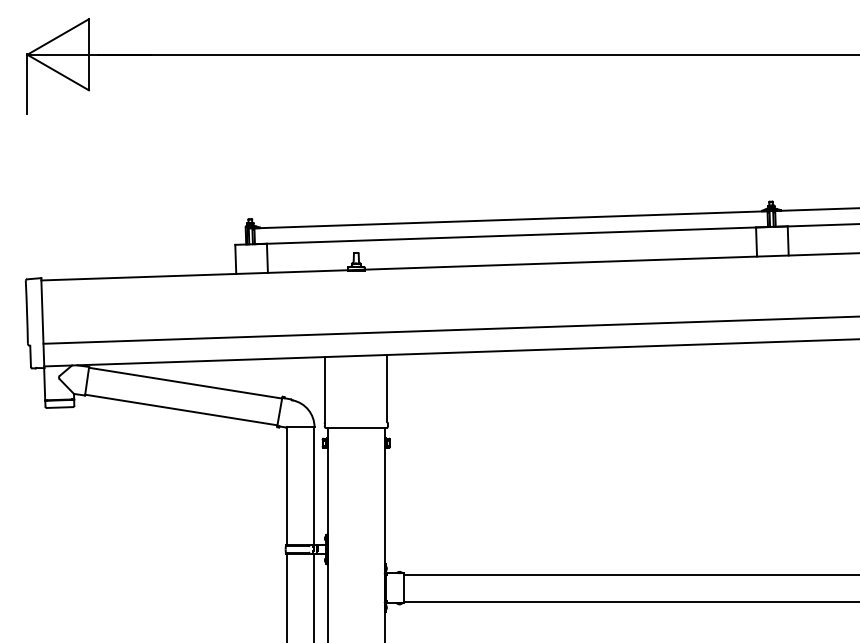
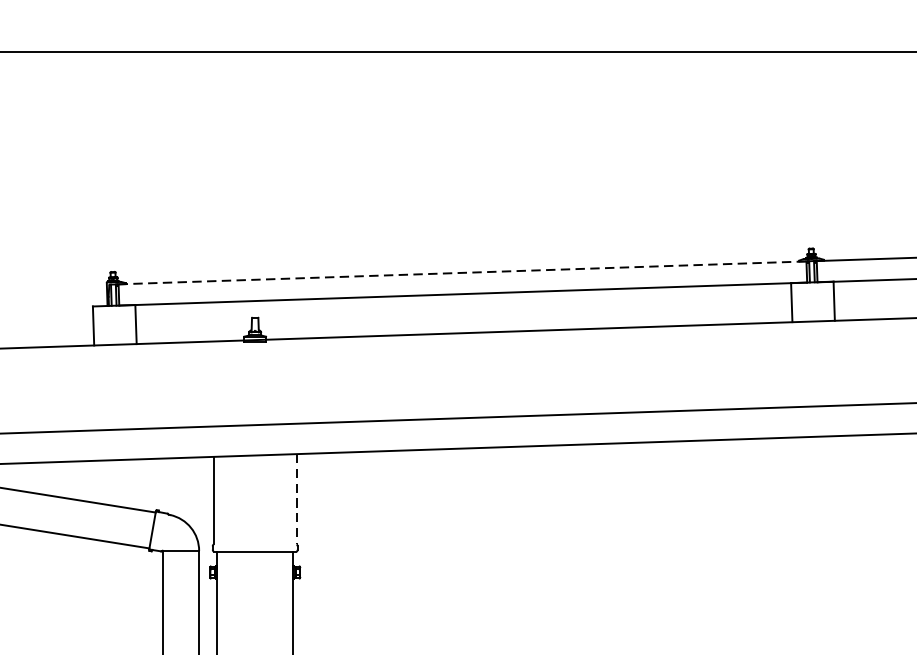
line: (510, 219) -> (461, 272), solid -> dashed
line: (387, 388) -> (296, 499), solid -> dashed

